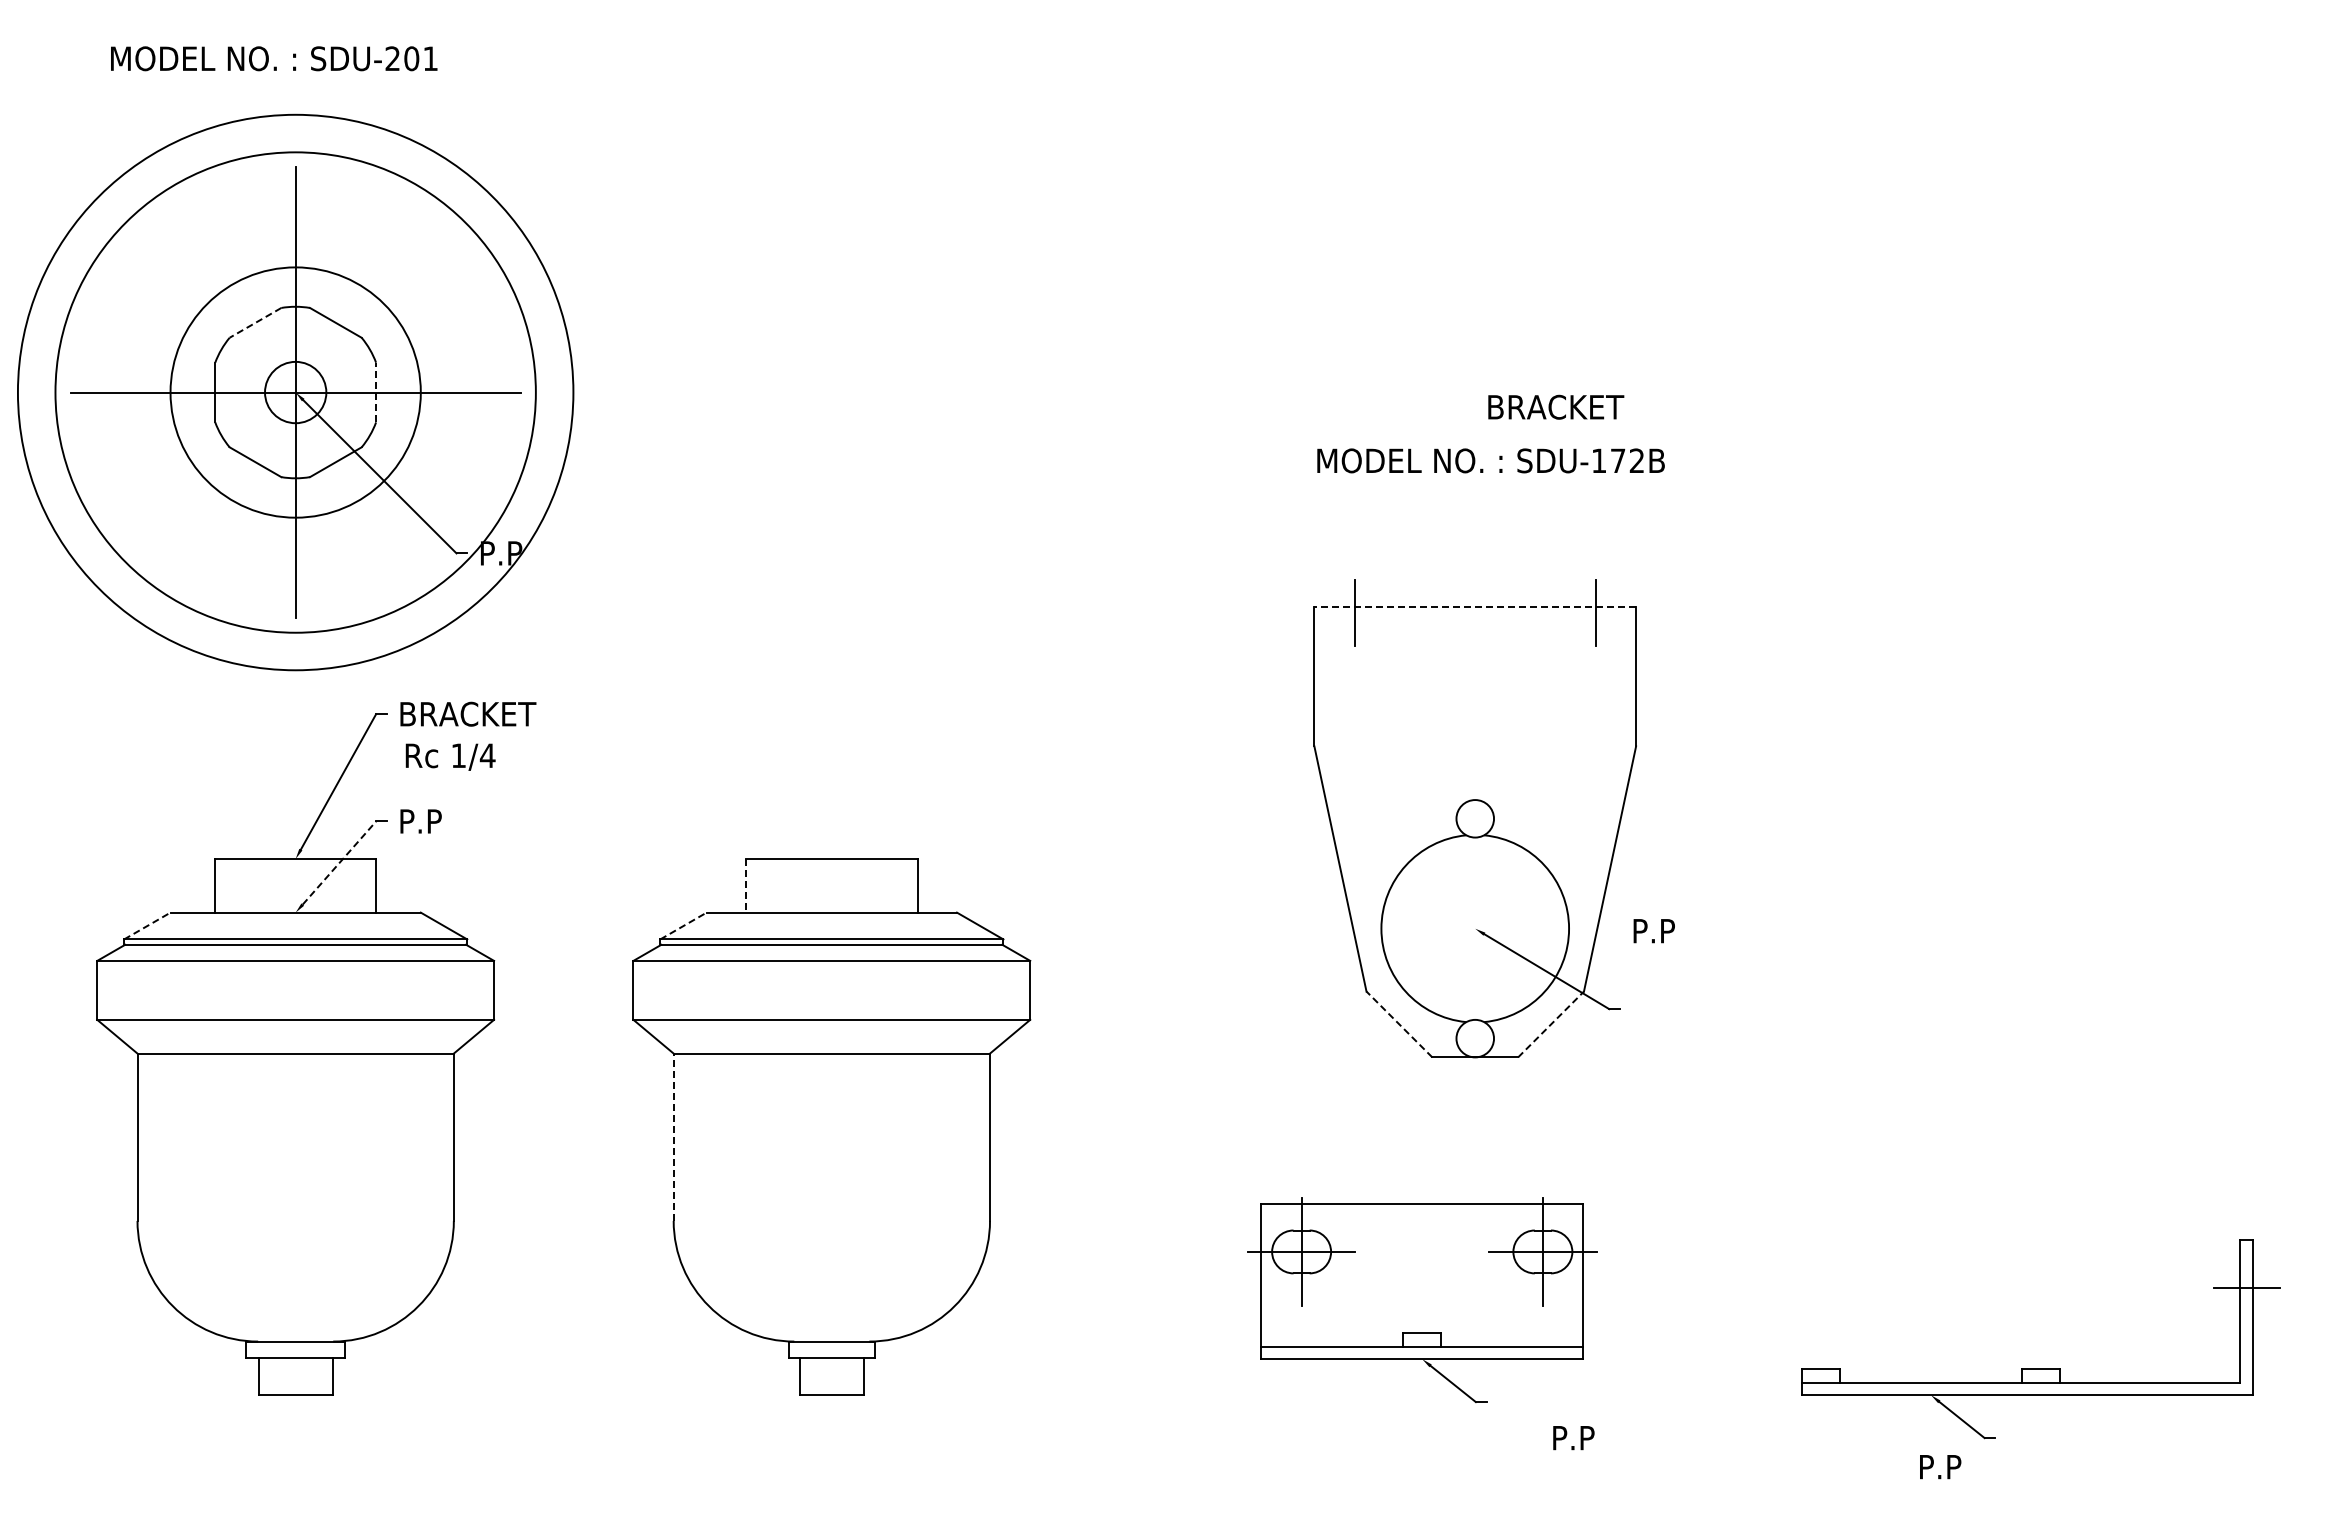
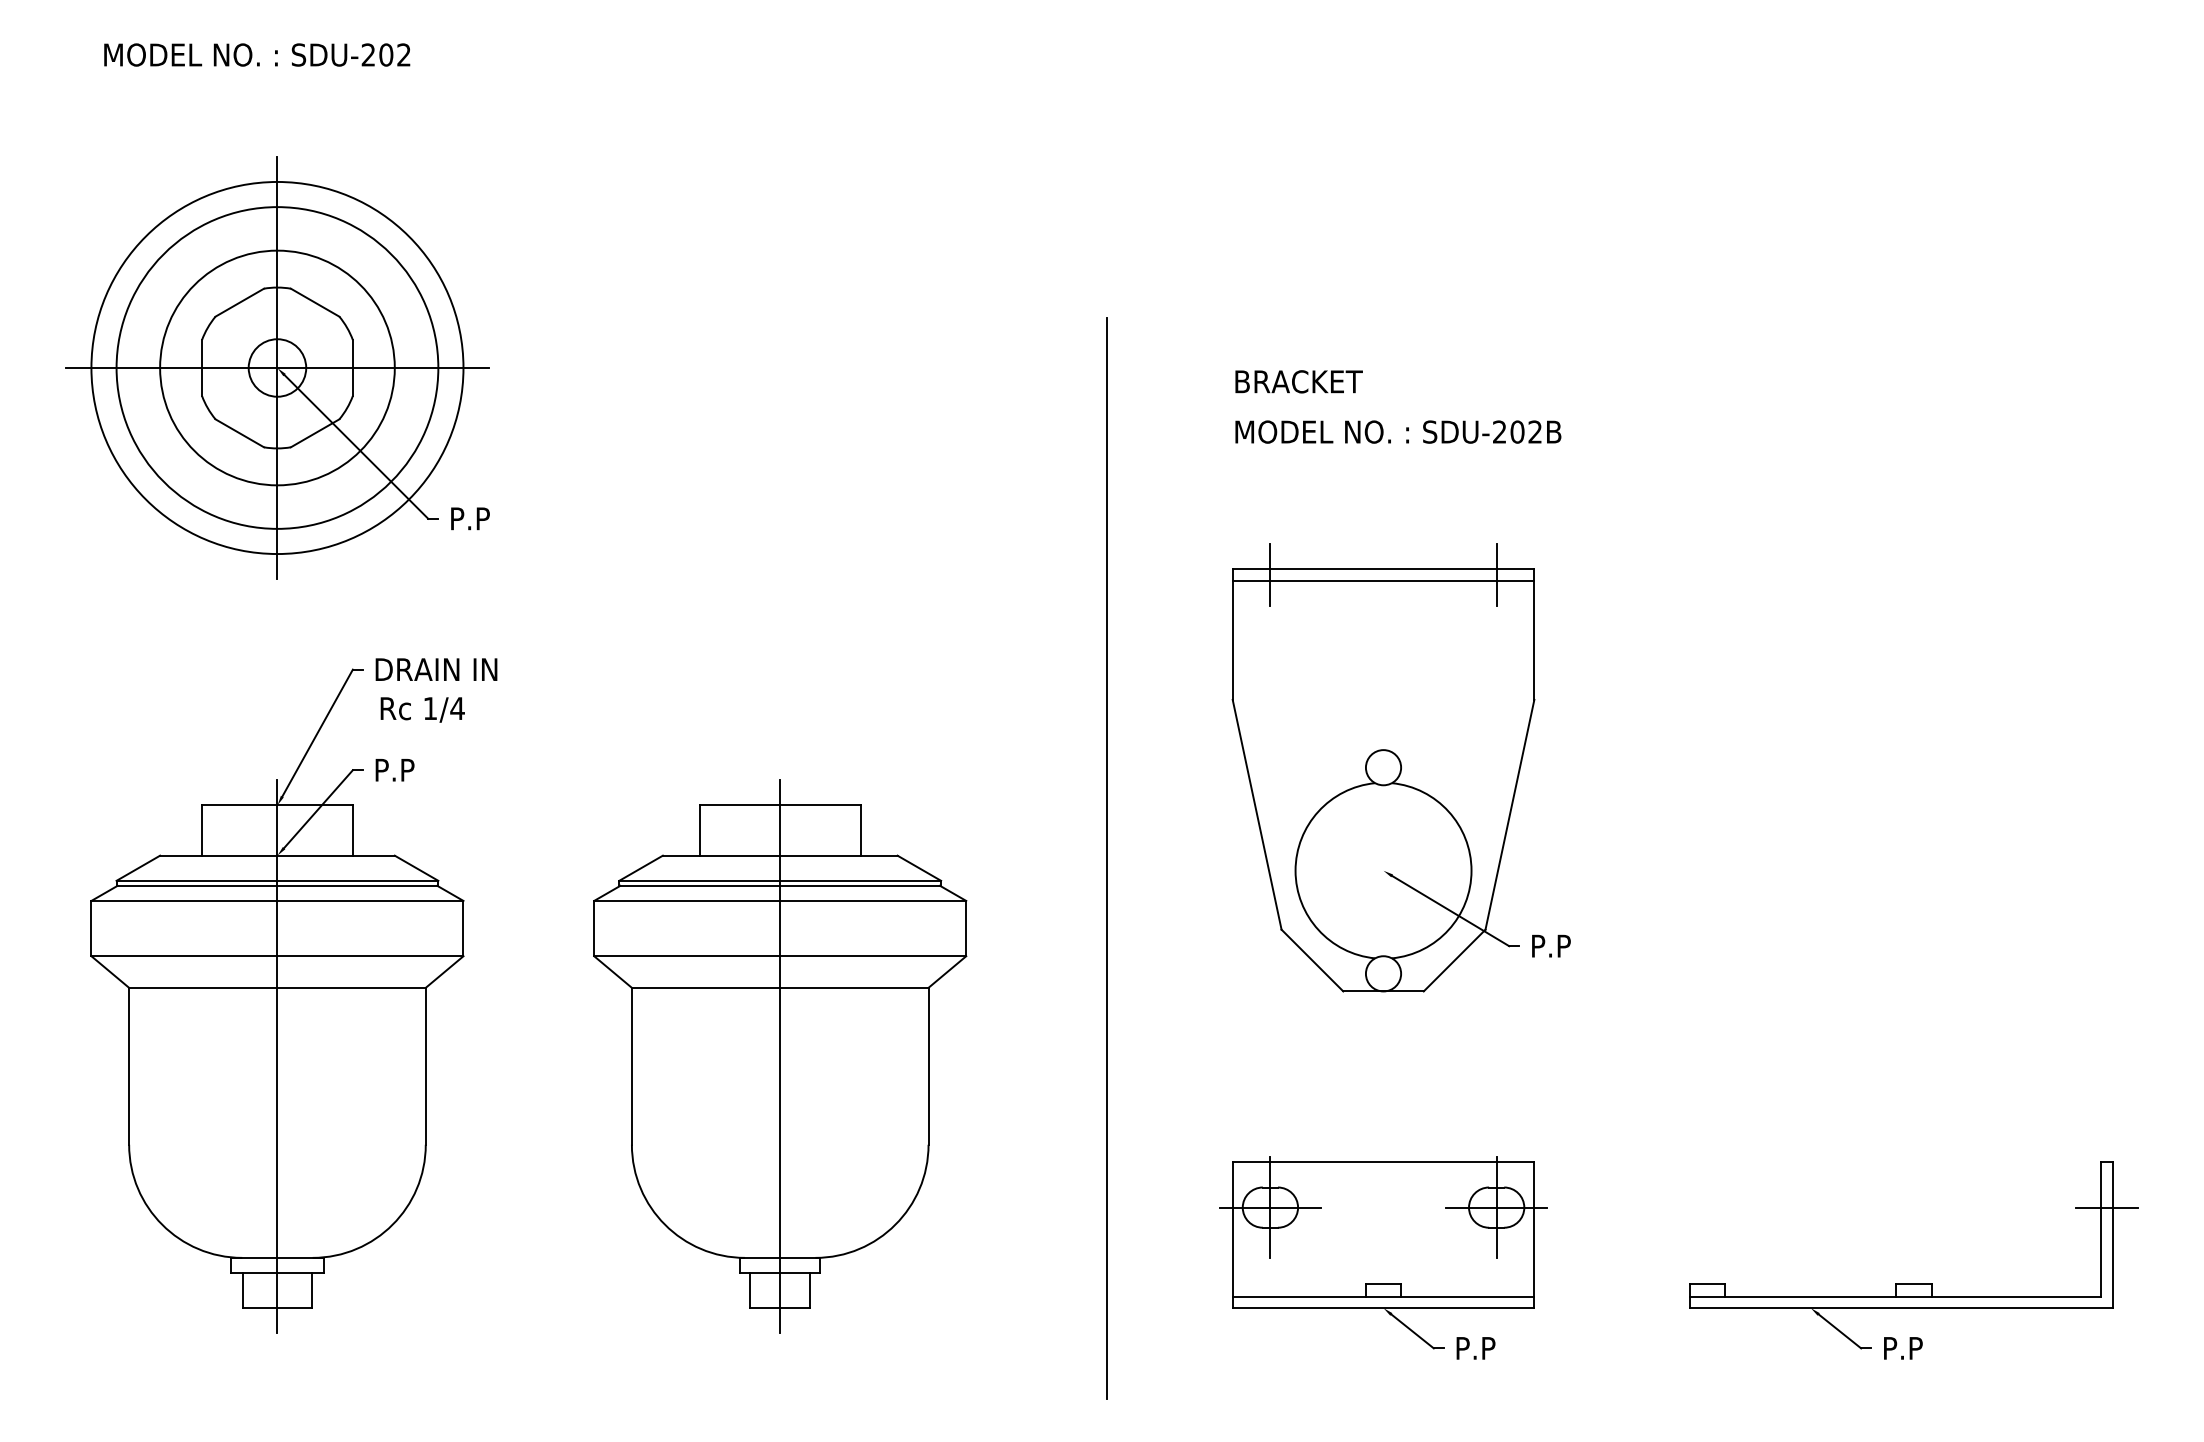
text: (430, 58) -> (403, 54), SDU-201 -> SDU-202
line: (255, 322) -> (239, 302), dashed -> solid
circle: (295, 392) -> (277, 367), size x0.71
circle: (295, 392) -> (277, 367), size x0.71
line: (376, 392) -> (353, 367), dashed -> solid
text: (1556, 406) -> (1299, 381), moved
text: (1608, 460) -> (1508, 431), SDU-172B -> SDU-202B
line: (1475, 607) -> (1383, 569), dashed -> solid
line: (1475, 619) -> (1383, 580), added
text: (469, 713) -> (440, 668), BRACKET -> DRAIN IN
line: (339, 862) -> (318, 808), dashed -> solid
line: (746, 885) -> (700, 830), dashed -> solid
line: (1180, 914) -> (1107, 857), added
line: (147, 926) -> (138, 868), dashed -> solid
line: (683, 926) -> (641, 868), dashed -> solid
text: (1653, 931) -> (1550, 946), moved
line: (1399, 1024) -> (1312, 960), dashed -> solid
line: (1551, 1024) -> (1455, 960), dashed -> solid
line: (295, 1126) -> (277, 1056), added
line: (831, 1126) -> (779, 1056), added
line: (673, 1137) -> (631, 1066), dashed -> solid
part: (1422, 1299) -> (1383, 1252), moved
text: (1940, 1467) -> (1903, 1348), moved

